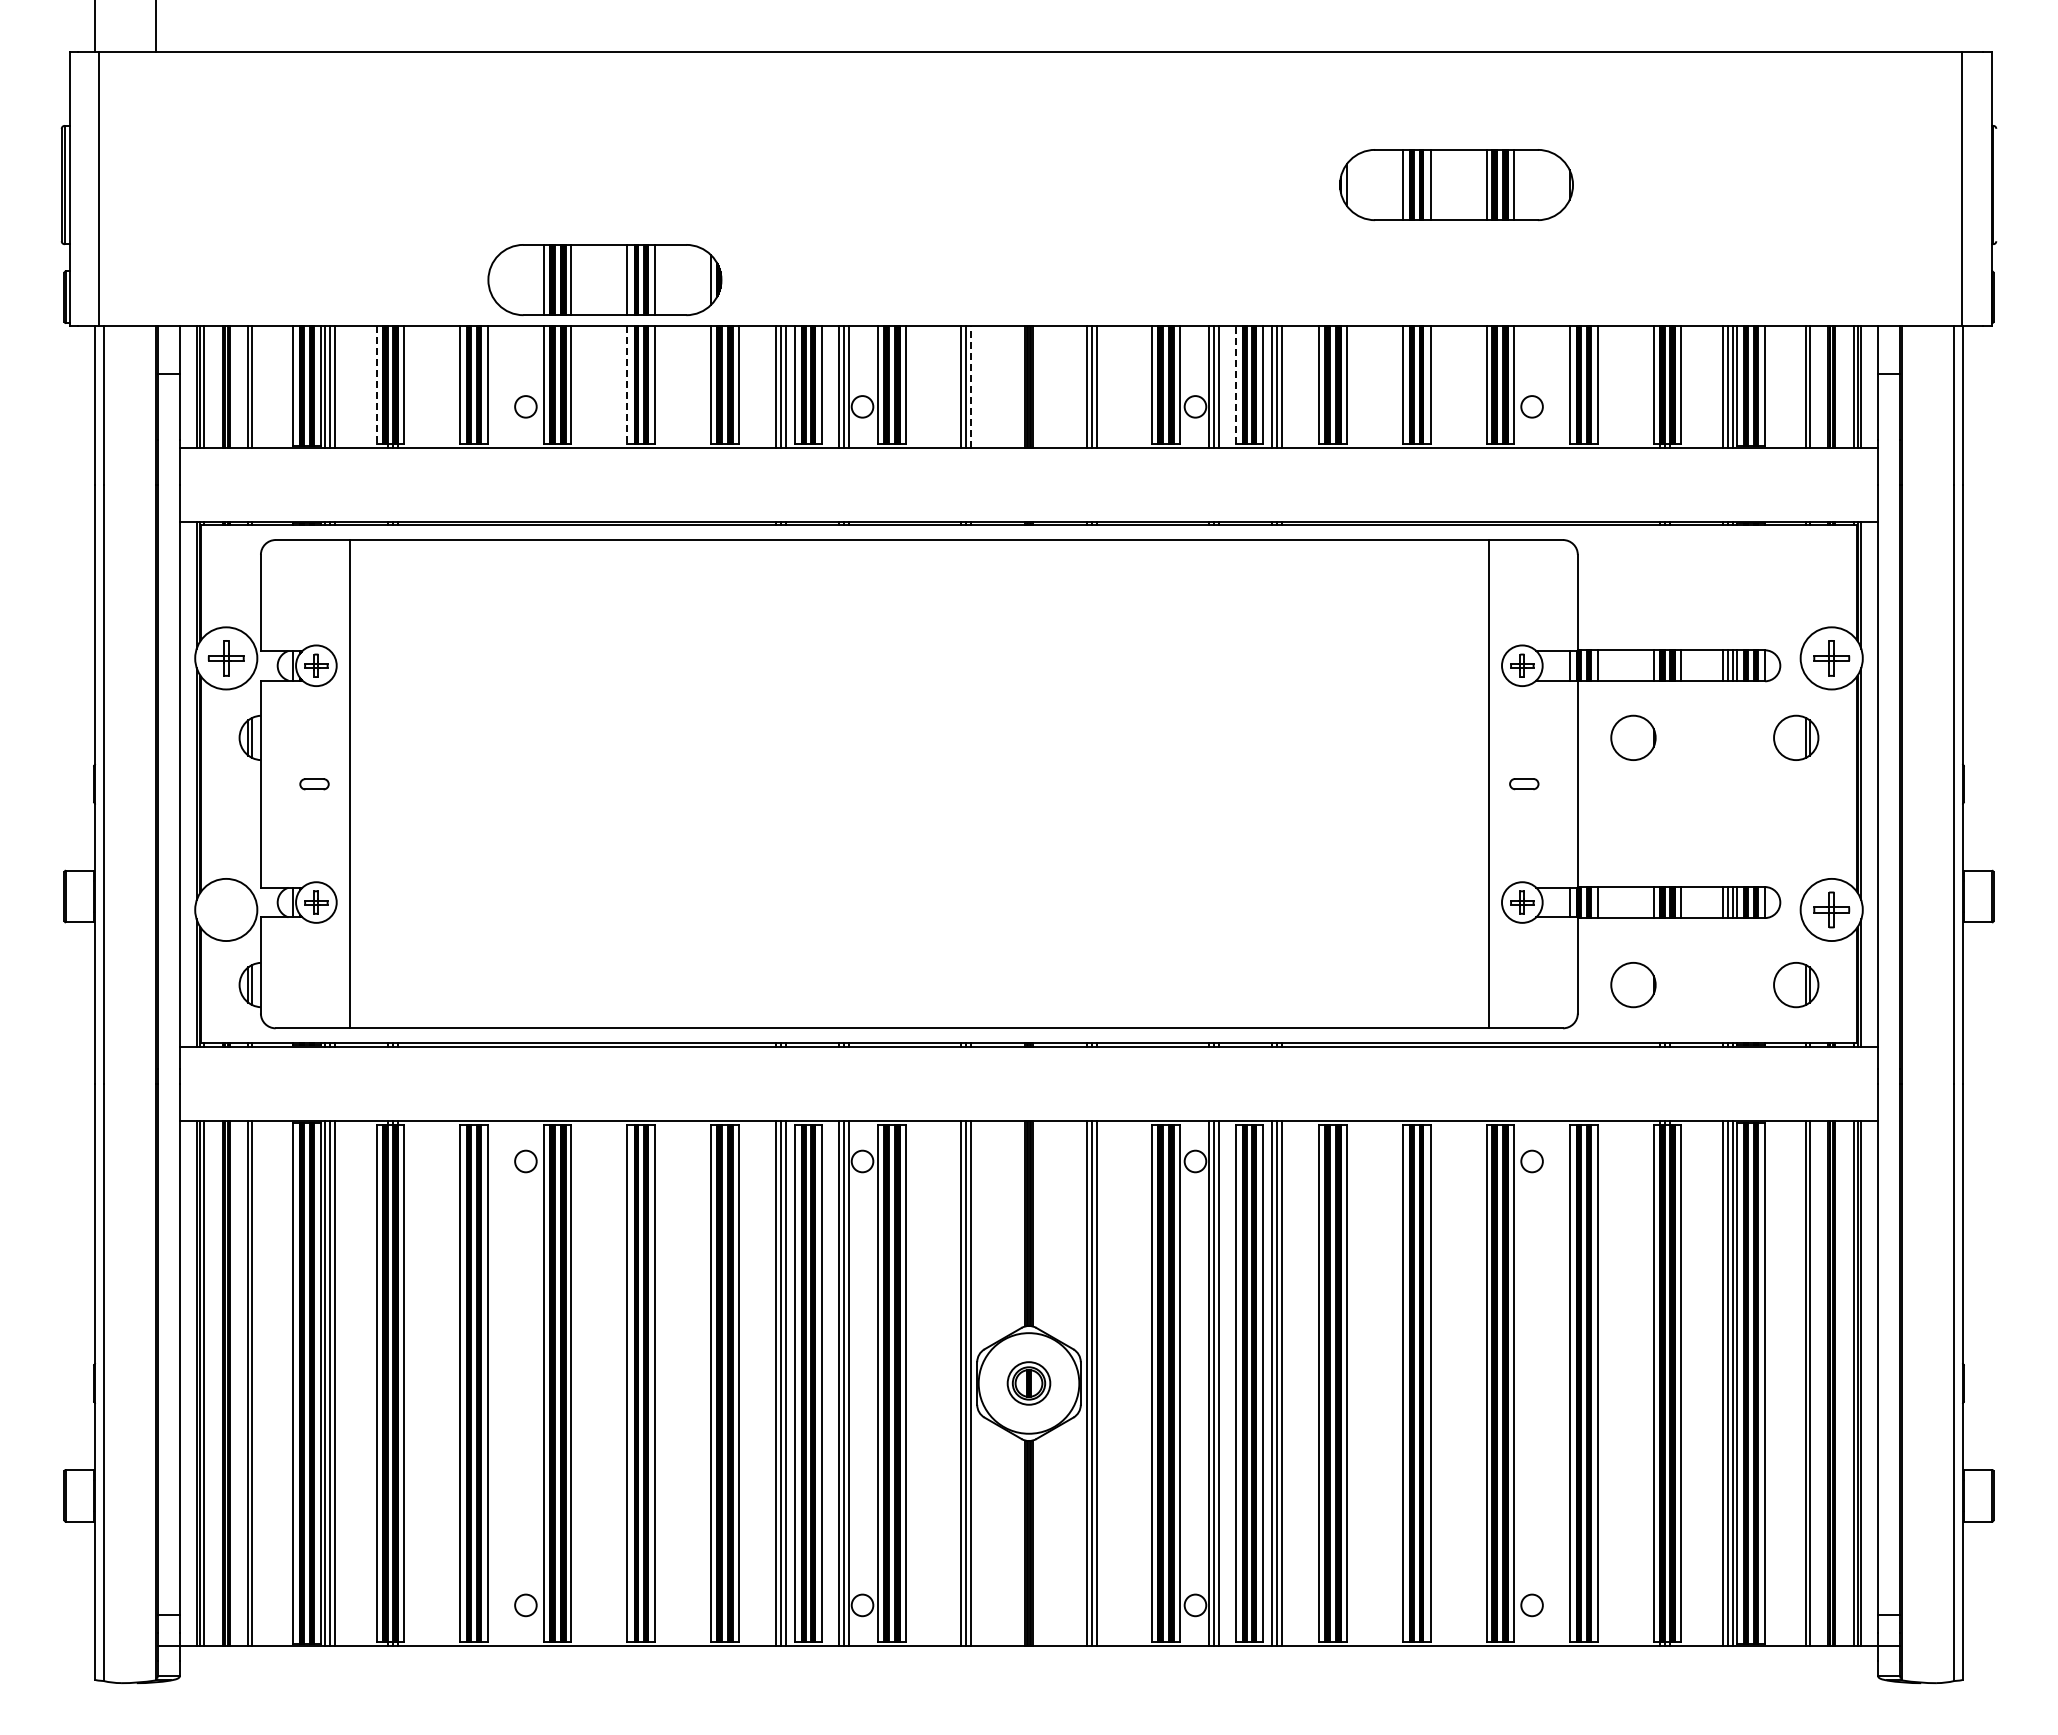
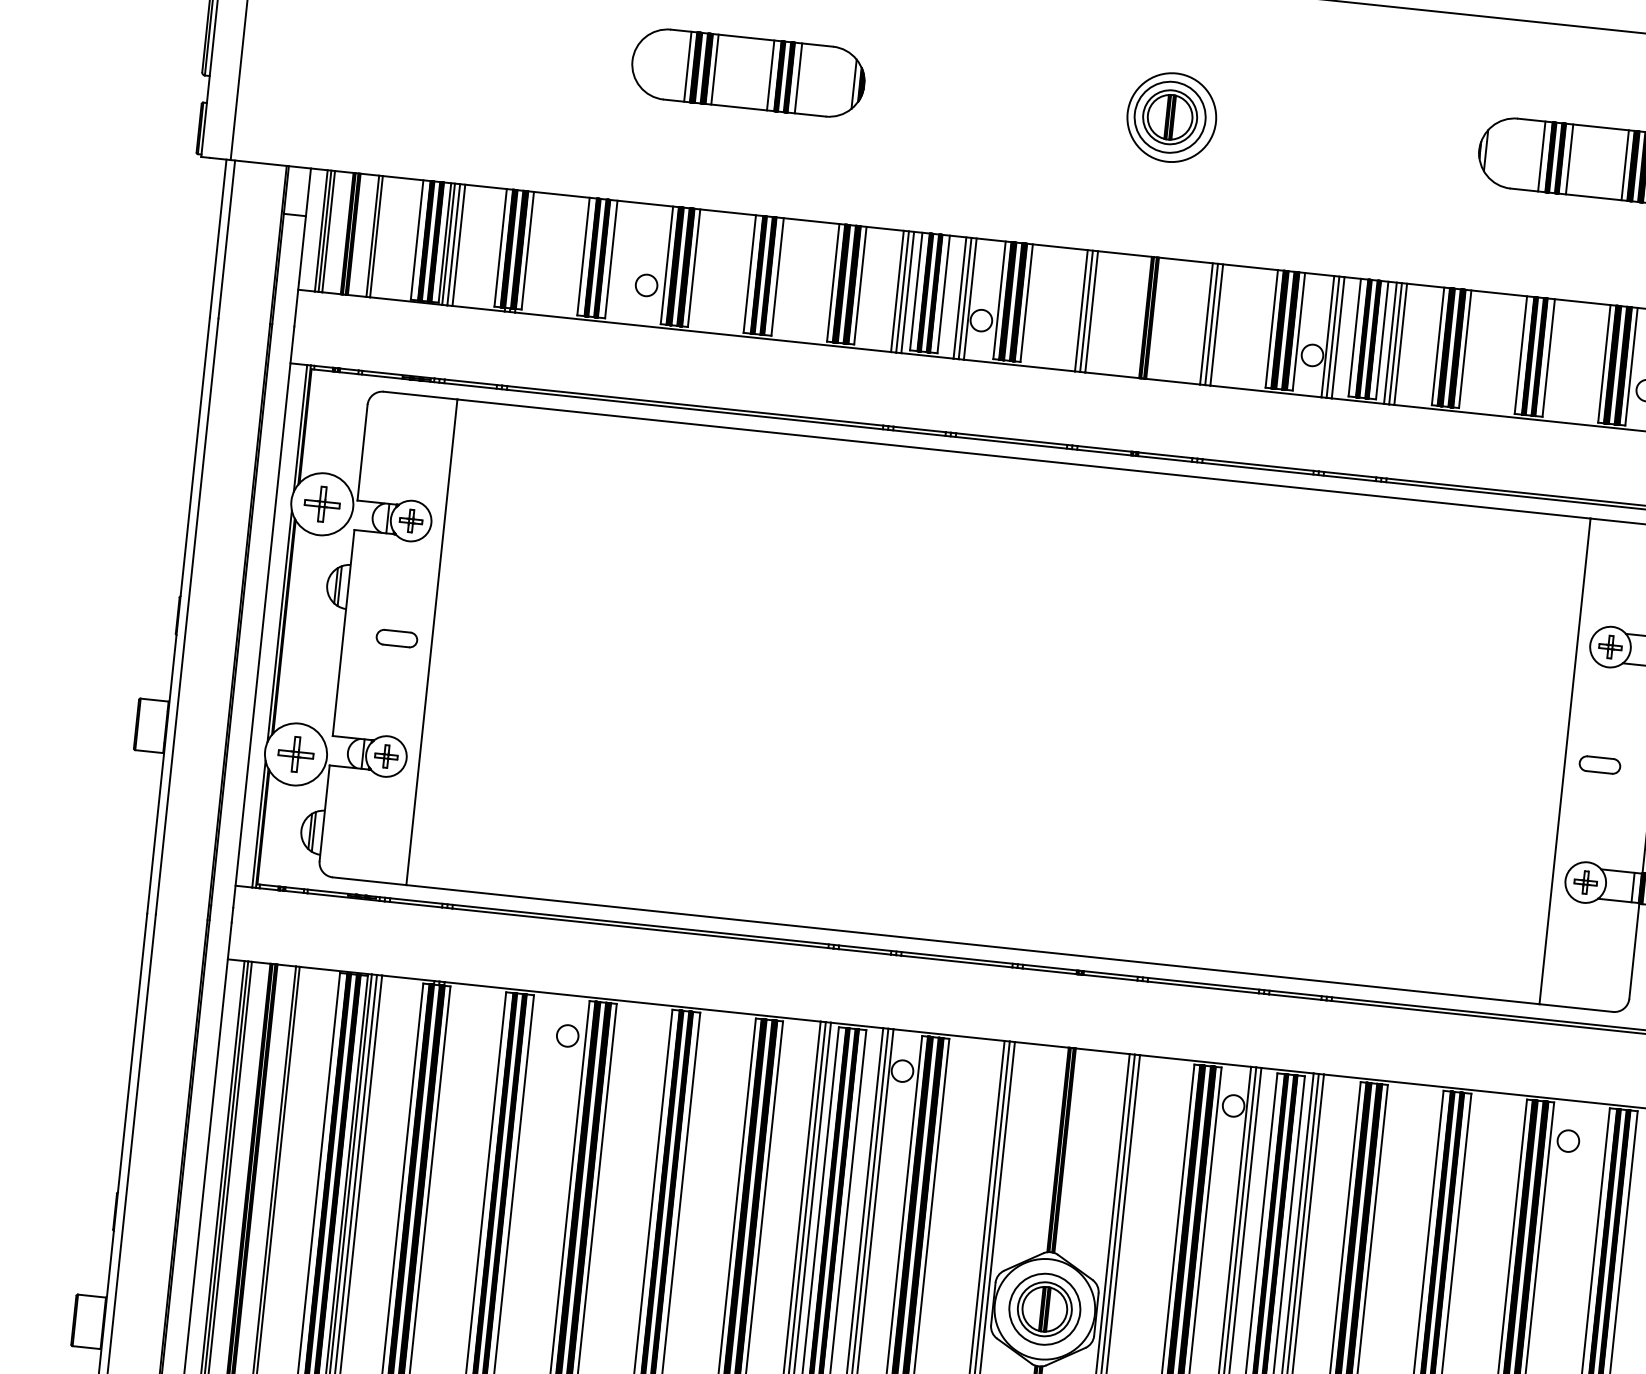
part: (1030, 184) -> (1171, 117), added
part: (604, 279) -> (748, 72), moved
line: (1235, 384) -> (1354, 337), dashed -> solid
line: (376, 385) -> (500, 248), dashed -> solid
line: (627, 385) -> (749, 274), dashed -> solid
line: (971, 386) -> (1091, 311), dashed -> solid
part: (1524, 783) -> (1600, 764), size x1.43
part: (314, 784) -> (396, 638), size x1.43
part: (225, 909) -> (295, 753), added
part: (1028, 1383) -> (1044, 1309), size x1.67

